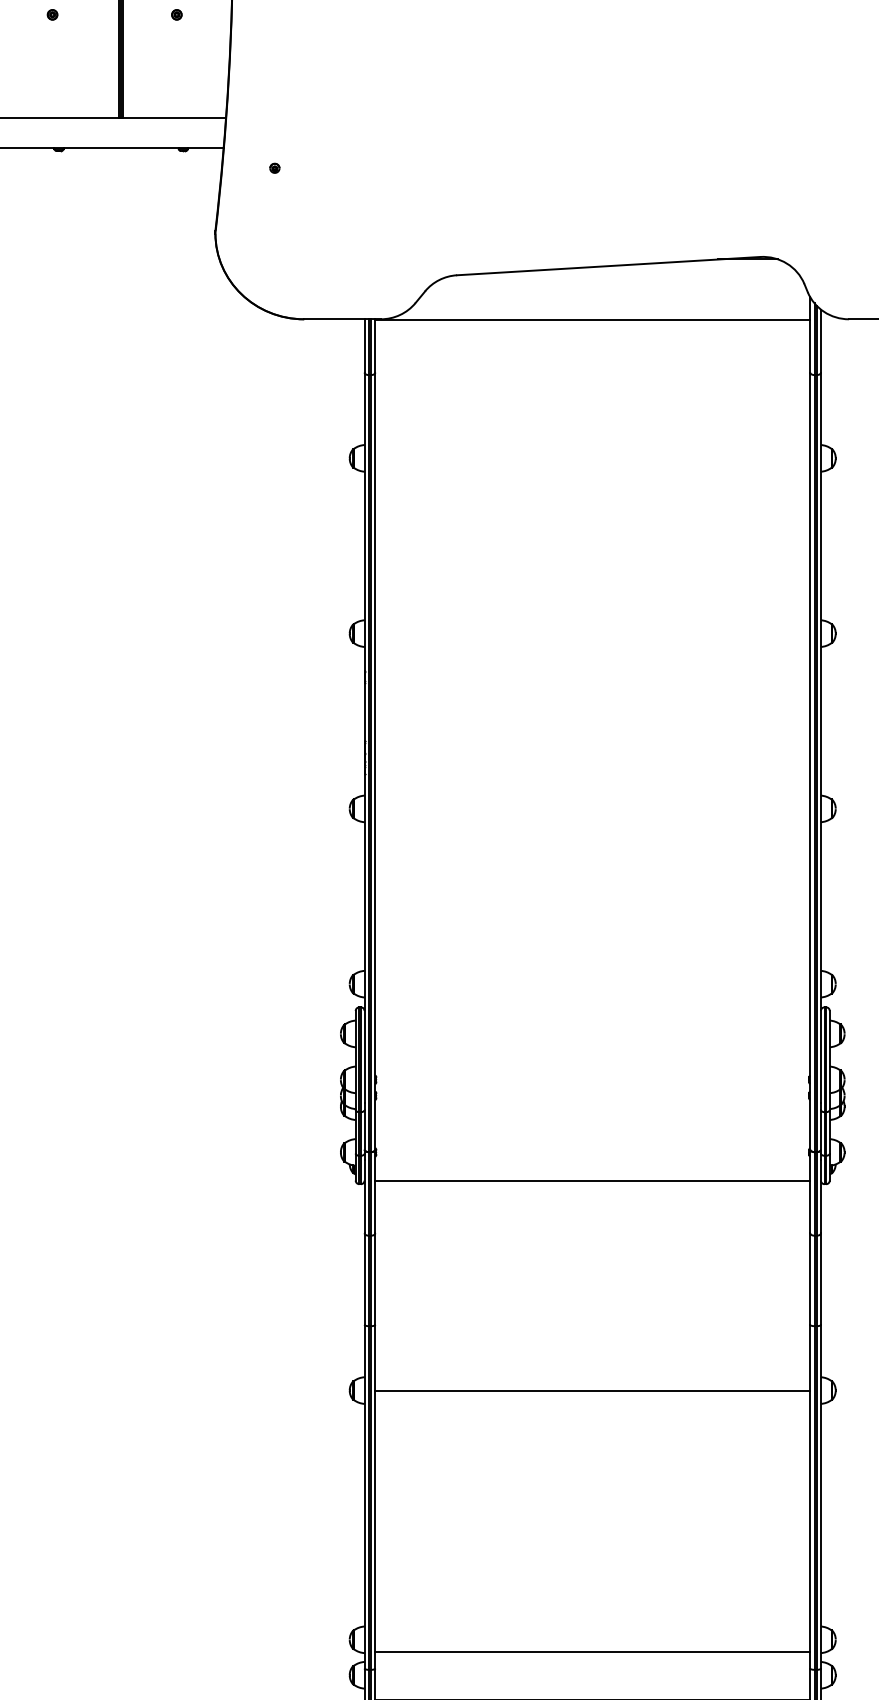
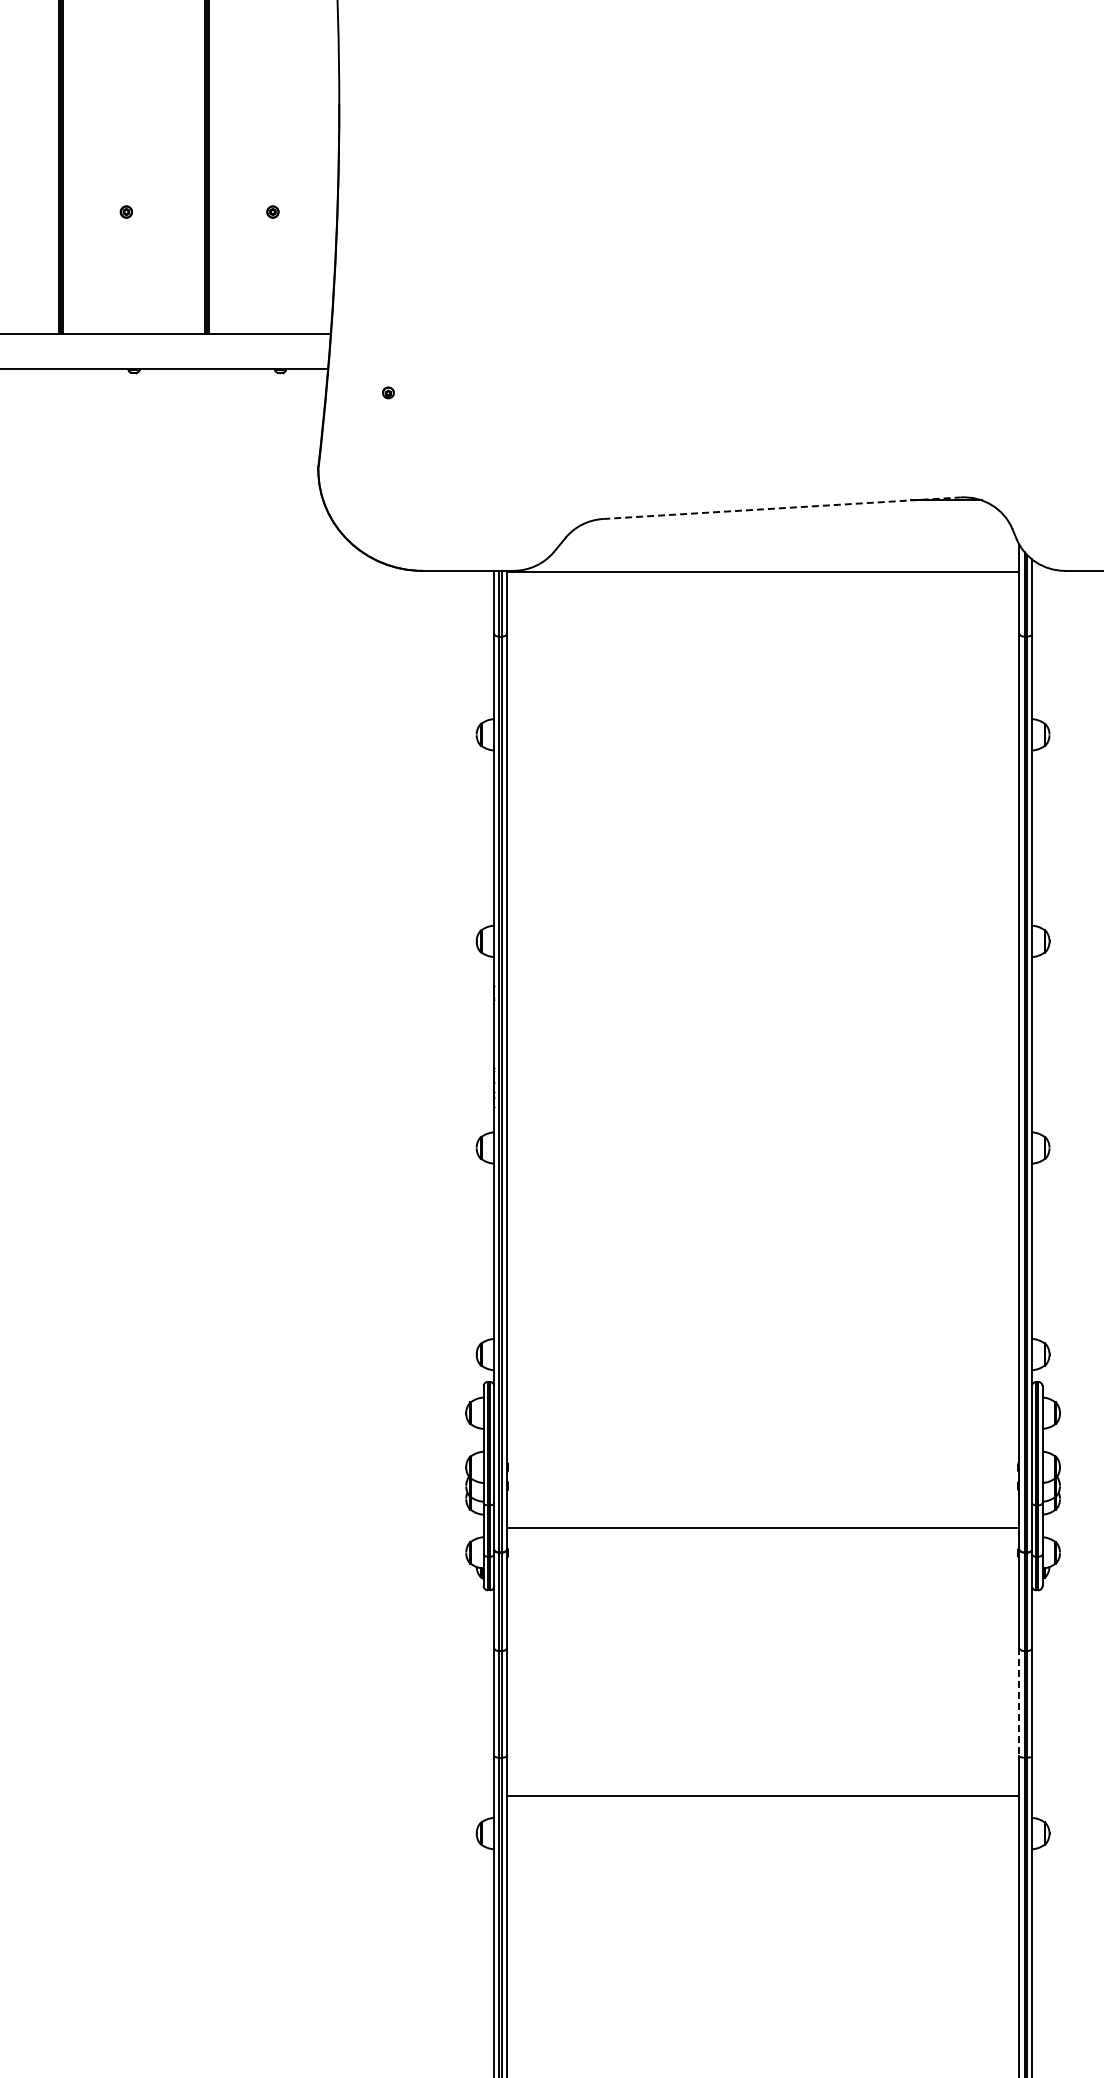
line: (609, 266) -> (782, 508), solid -> dashed
line: (592, 1180) -> (762, 1528), moved
line: (810, 1279) -> (1019, 1702), solid -> dashed
line: (592, 1391) -> (762, 1796), moved

